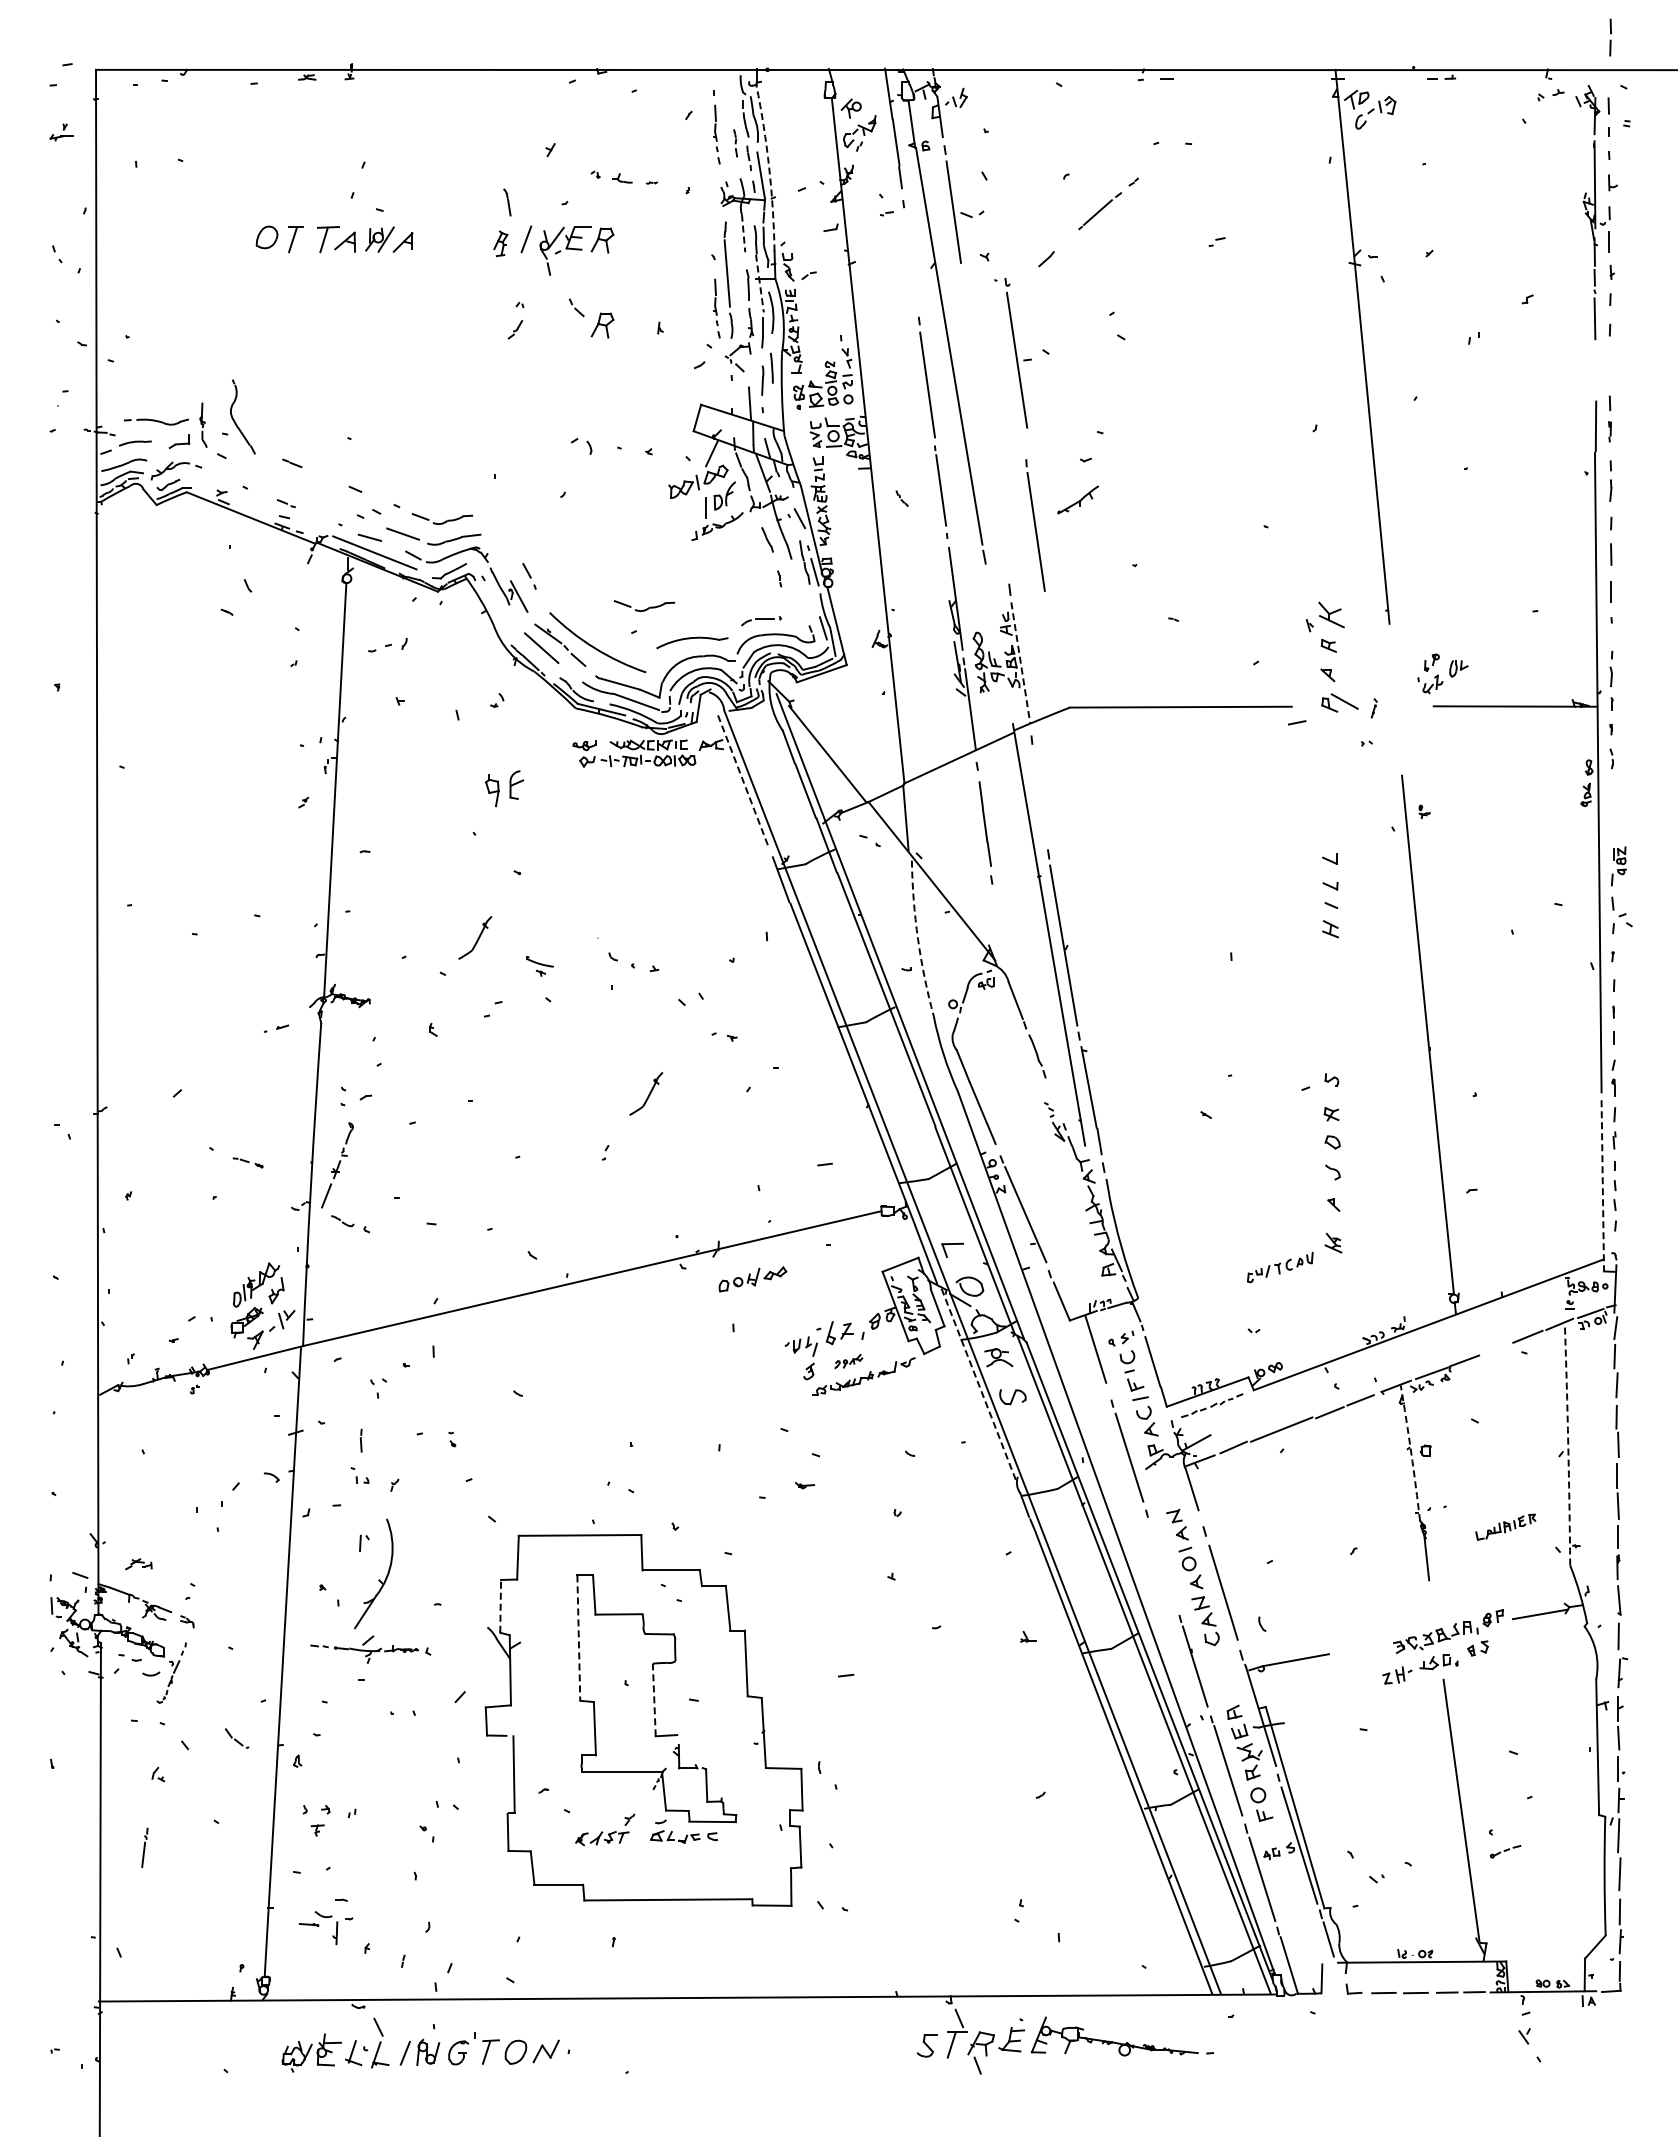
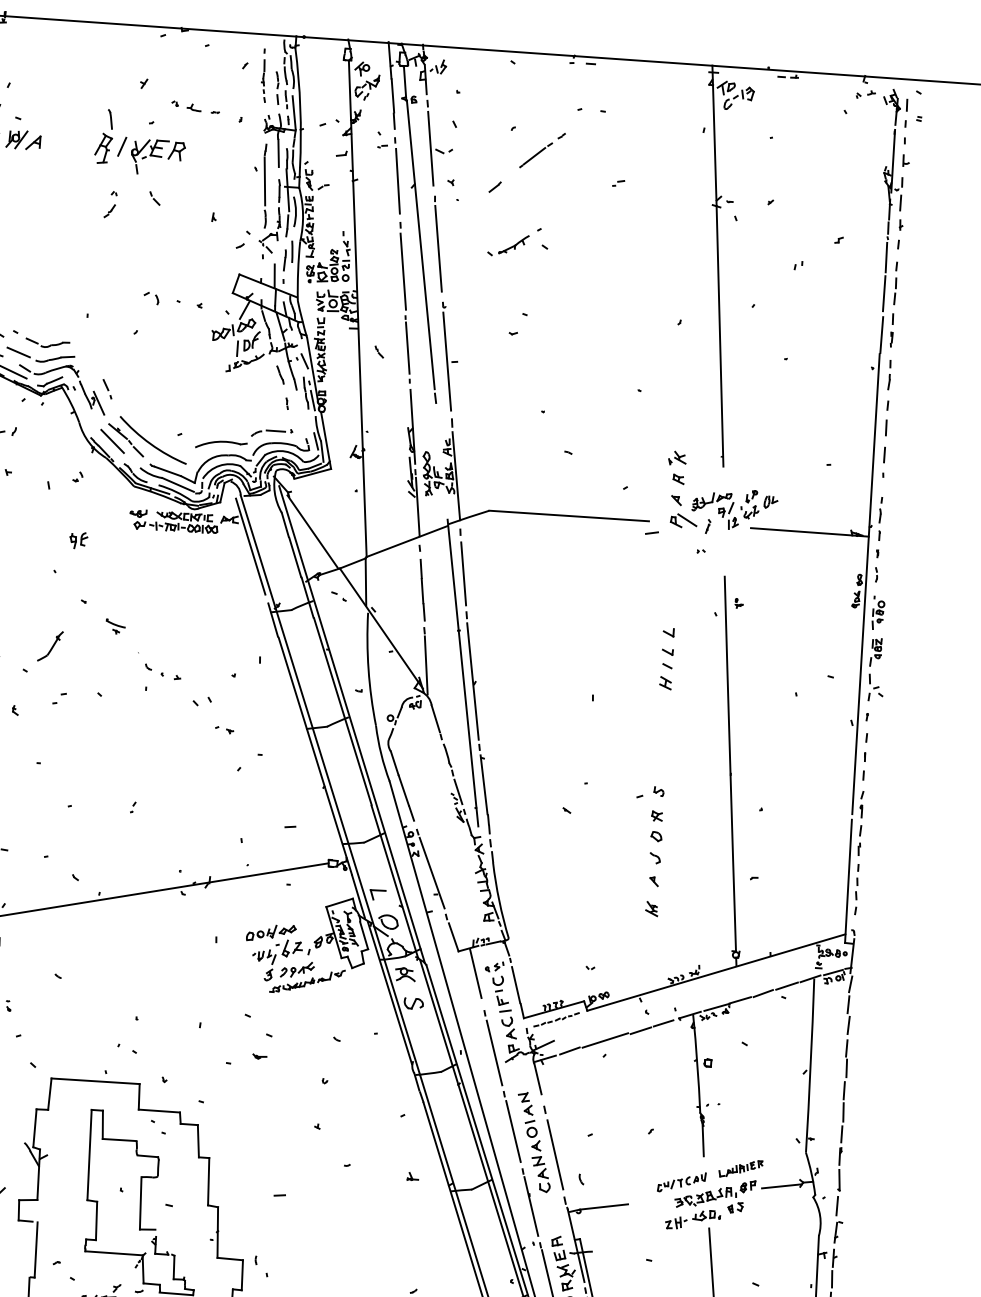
line: (1610, 39) -> (895, 292), moved
part: (735, 143) -> (277, 88), size x1.67
arc: (769, 167) -> (300, 107), dashed -> solid
line: (743, 233) -> (278, 153), dashed -> solid
part: (500, 243) -> (103, 148), size x1.67
line: (911, 259) -> (398, 180), added
line: (759, 284) -> (287, 190), dashed -> solid
part: (716, 308) -> (255, 206), removed
part: (602, 325) -> (172, 212), removed
part: (1017, 353) -> (447, 356), moved
line: (1595, 368) -> (884, 293), added
part: (1077, 499) -> (513, 244), moved
line: (1035, 525) -> (438, 244), moved
part: (644, 605) -> (188, 415), removed
part: (1324, 616) -> (677, 458), size x0.62
part: (761, 621) -> (272, 433), size x1.43
line: (1020, 663) -> (456, 476), dashed -> solid
part: (1382, 685) -> (715, 510), added
line: (742, 780) -> (250, 546), dashed -> solid
part: (503, 788) -> (78, 540), size x0.62
line: (1040, 797) -> (463, 573), added
part: (1618, 811) -> (878, 613), added
line: (997, 927) -> (426, 665), added
arc: (918, 939) -> (368, 669), dashed -> solid
part: (539, 966) -> (115, 626), moved
part: (646, 1093) -> (165, 766), removed
line: (1053, 1099) -> (457, 791), added
line: (1602, 1185) -> (848, 881), dashed -> solid
part: (1280, 1267) -> (682, 1182), moved
part: (752, 1279) -> (271, 933), moved
line: (1495, 1349) -> (763, 993), added
part: (848, 1361) -> (297, 969), size x1.67
line: (979, 1385) -> (390, 993), dashed -> solid
arc: (1568, 1444) -> (810, 1065), dashed -> solid
arc: (1411, 1453) -> (697, 1064), dashed -> solid
part: (1505, 1526) -> (740, 1168), moved
line: (1163, 1564) -> (513, 1131), added
line: (500, 1605) -> (34, 1127), dashed -> solid
line: (578, 1638) -> (89, 1155), dashed -> solid
line: (654, 1699) -> (140, 1202), dashed -> solid

